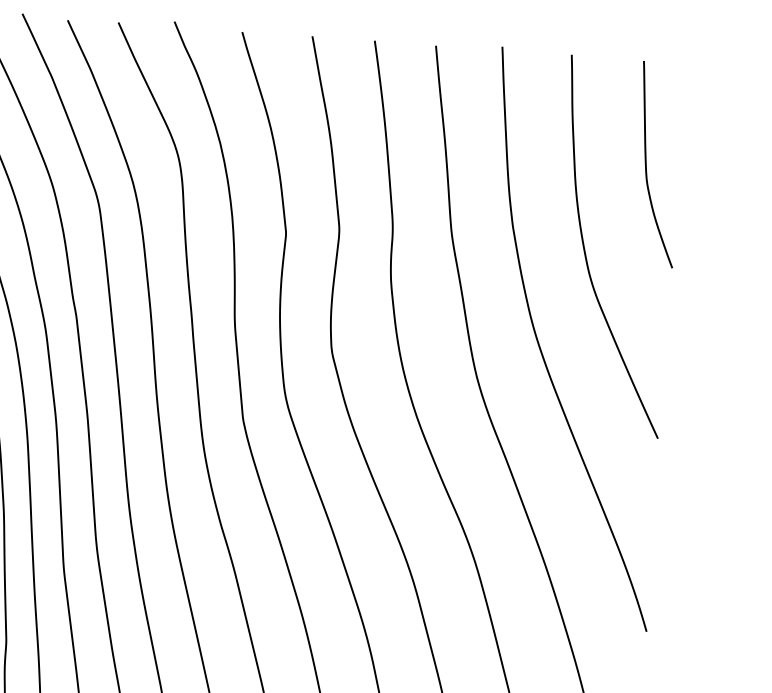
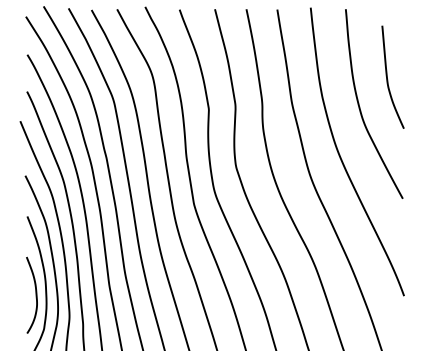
curve: (647, 162) -> (387, 76), moved

